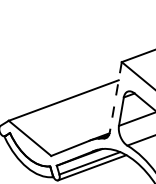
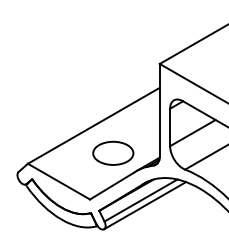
line: (115, 97) -> (159, 110), dashed -> solid
circle: (75, 123) -> (113, 152), added

